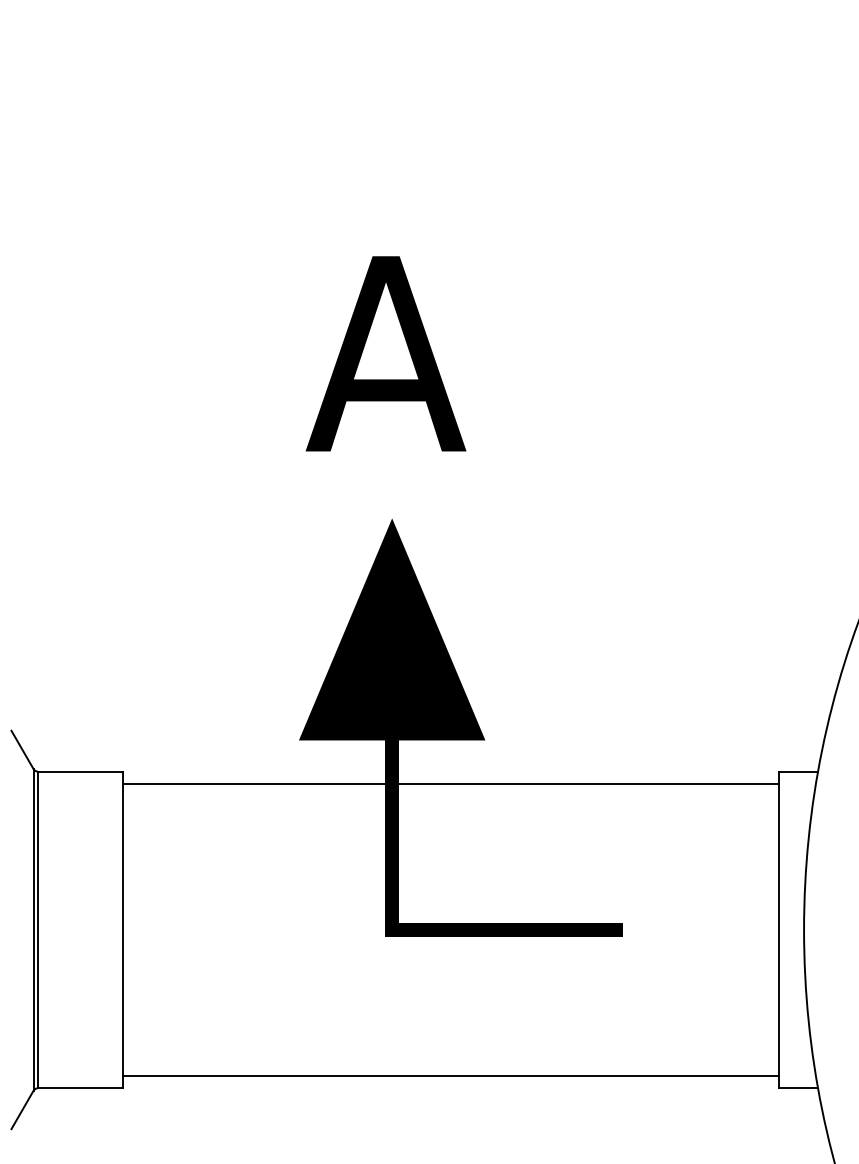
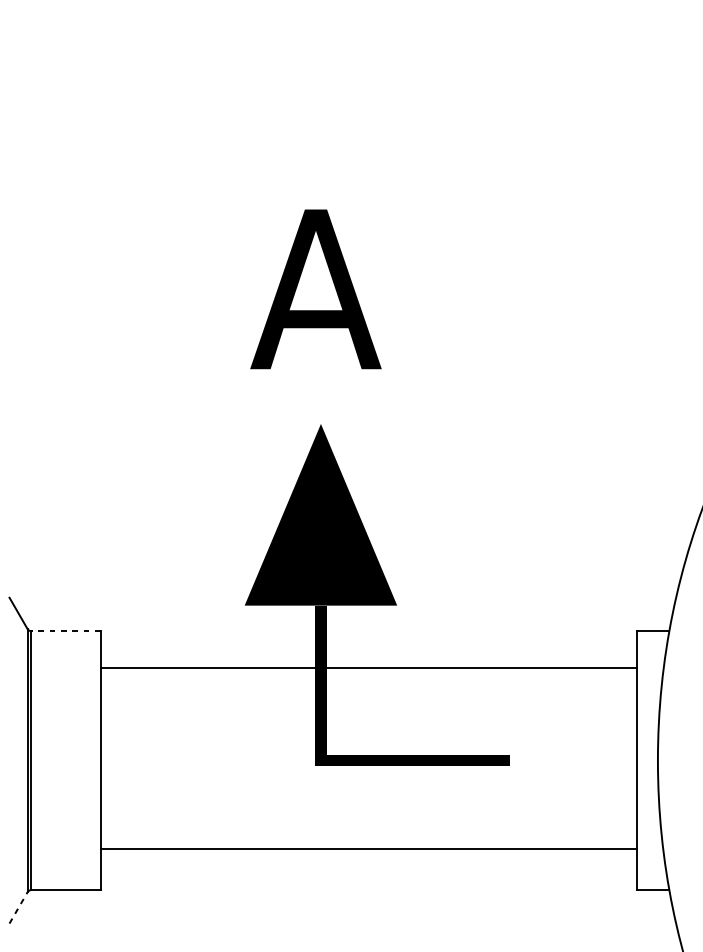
line: (80, 771) -> (65, 631), solid -> dashed
line: (450, 784) -> (368, 667), moved
line: (450, 1075) -> (368, 848), moved
line: (22, 1109) -> (18, 907), solid -> dashed

